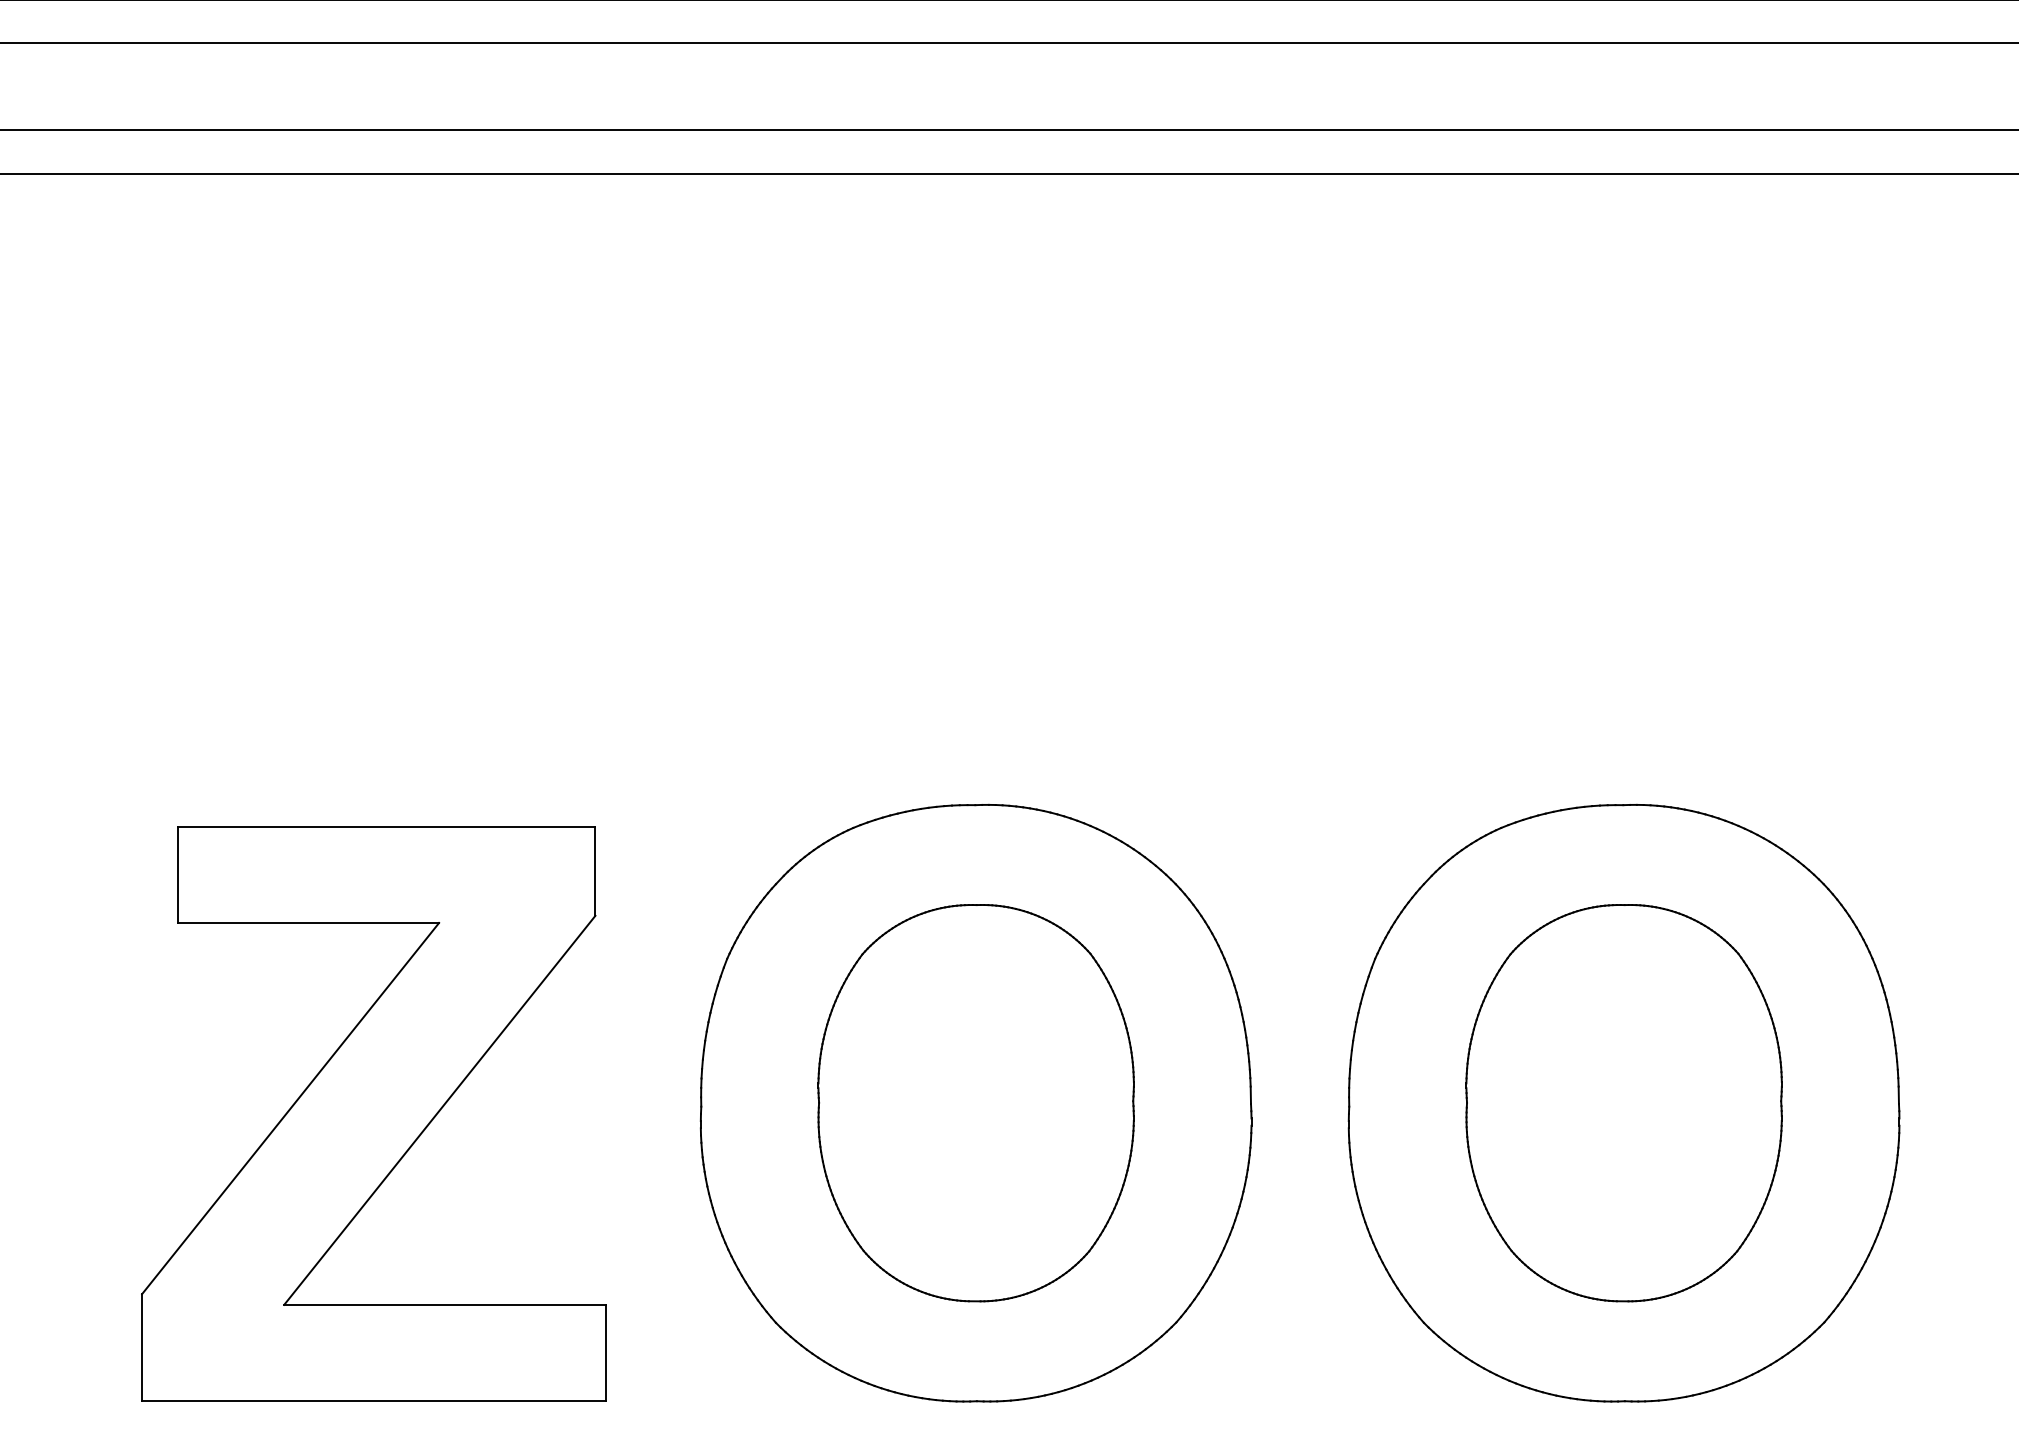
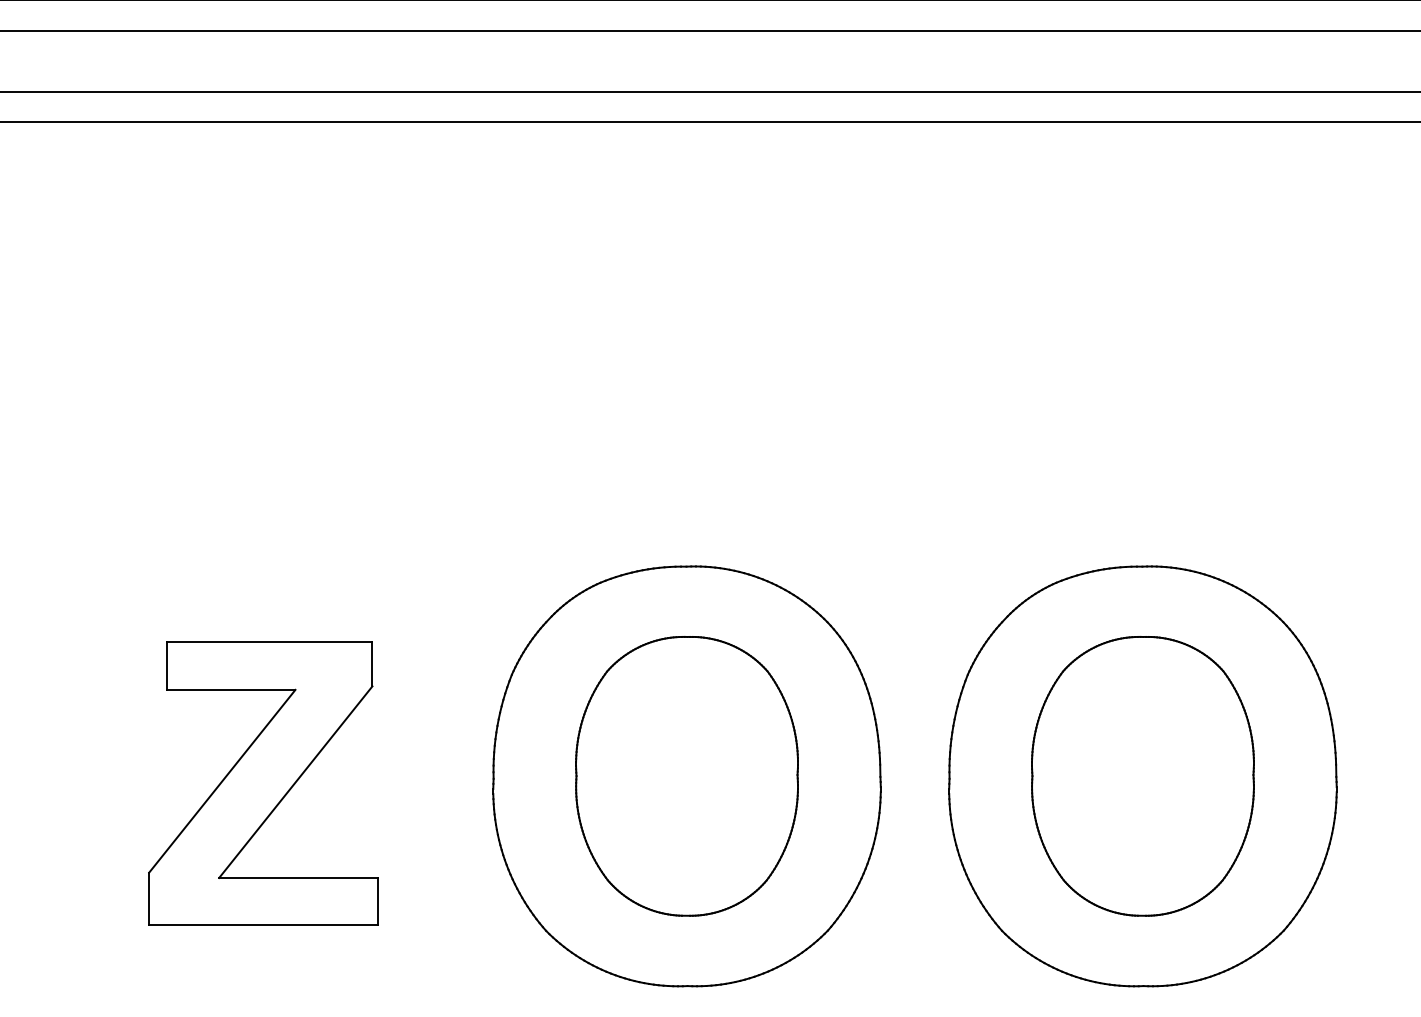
part: (374, 1113) -> (263, 783), size x0.7

